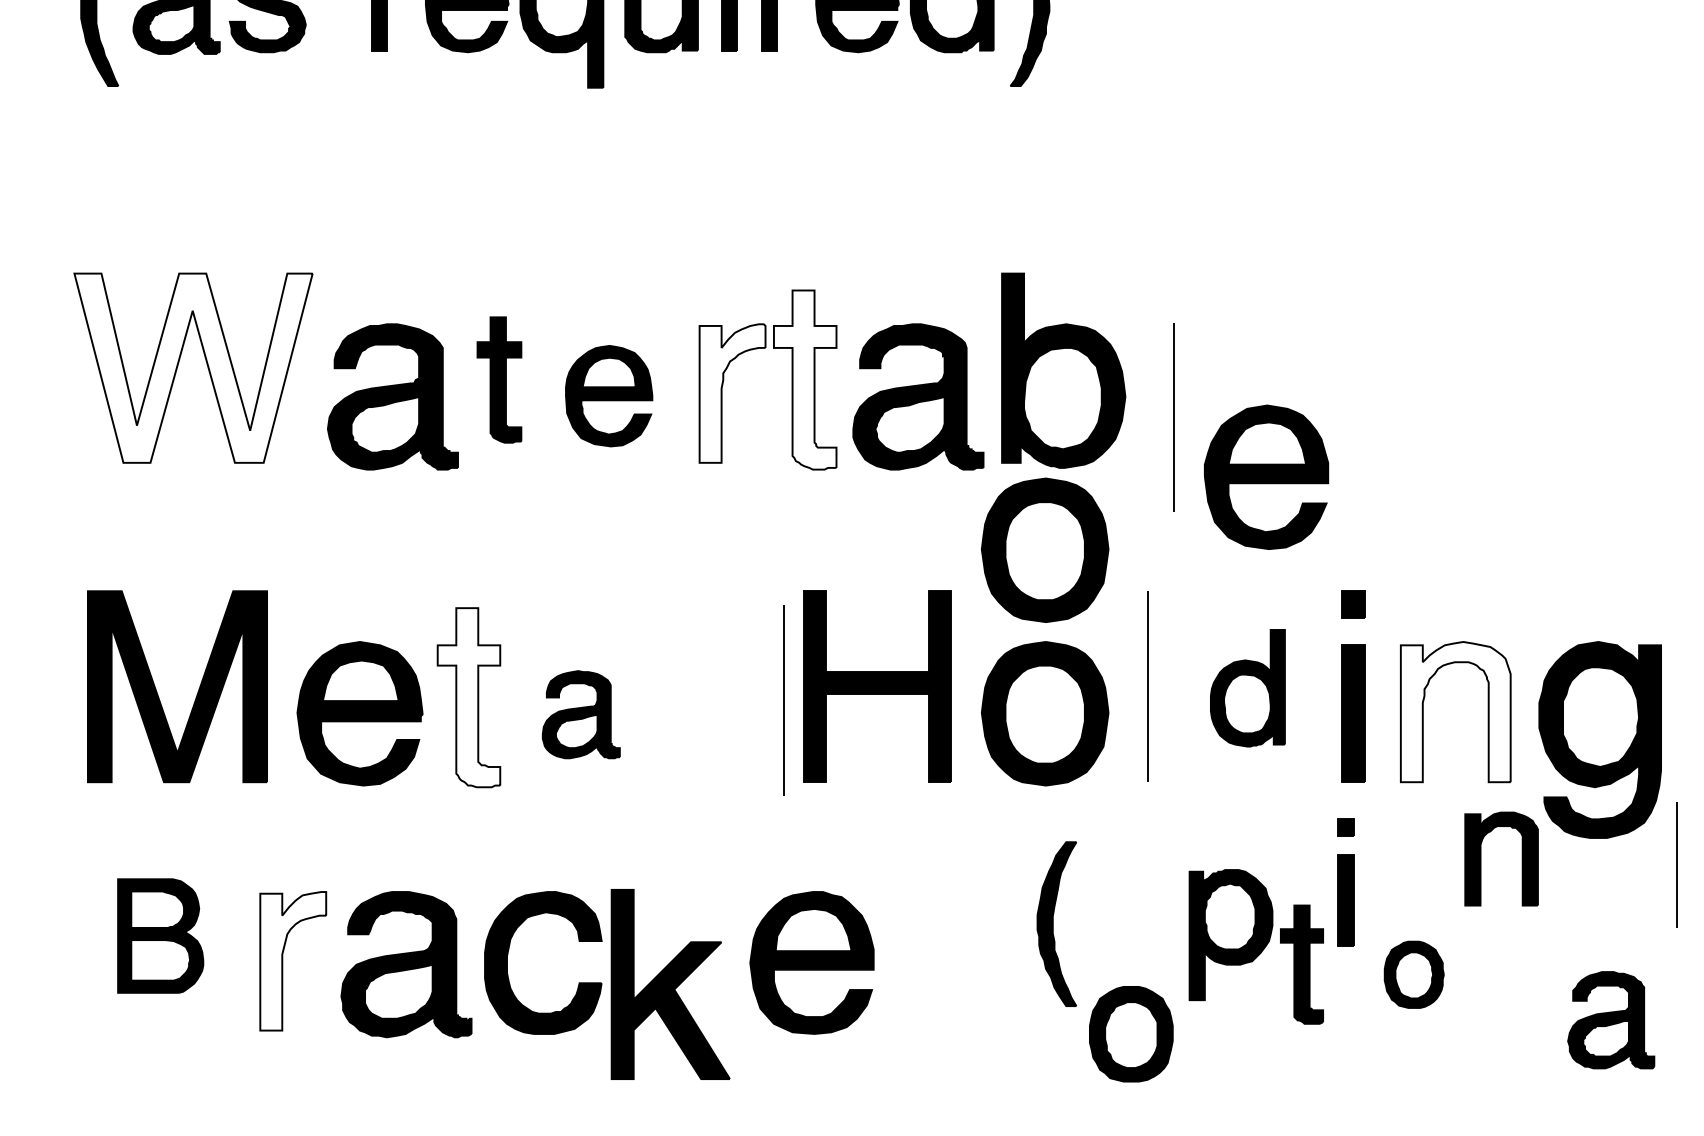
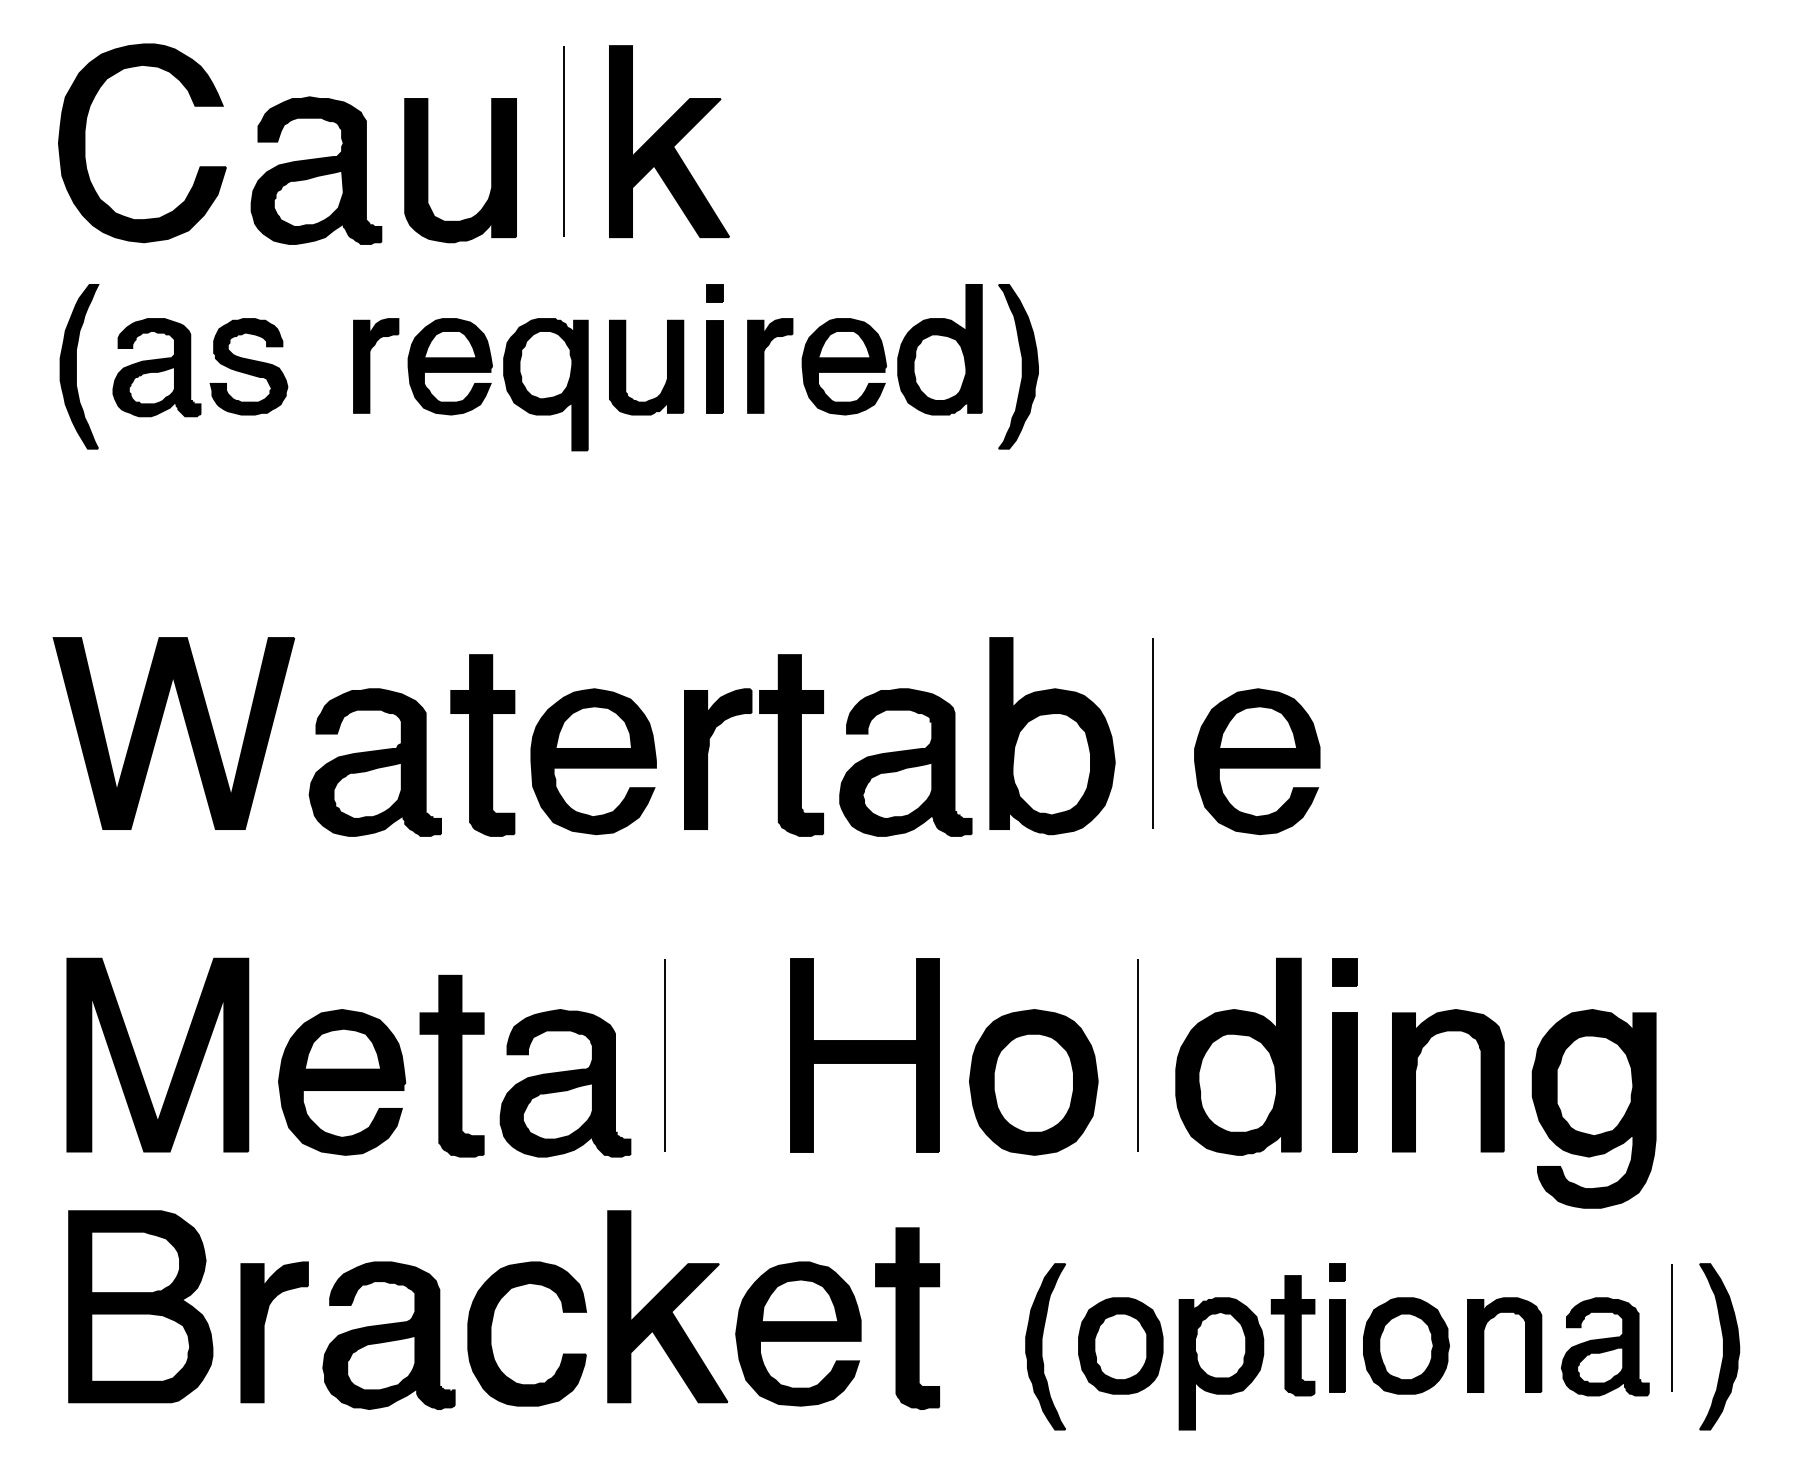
fill: (193, 368) -> (173, 733), added
part: (499, 380) -> (482, 745), size x1.43
fill: (805, 380) -> (791, 745), added
fill: (731, 393) -> (717, 759), added
part: (609, 395) -> (593, 761), size x1.43
line: (1173, 417) -> (1152, 733), moved
part: (1266, 477) -> (1257, 761), moved
part: (1044, 550) -> (1033, 917), removed
part: (1247, 688) -> (1238, 1056), size x1.67
fill: (468, 696) -> (451, 1065), added
line: (783, 700) -> (664, 1055), moved
fill: (1454, 711) -> (1447, 1080), added
part: (581, 714) -> (565, 1083), size x1.67
part: (1481, 858) -> (1484, 1344), moved
line: (1676, 864) -> (1671, 1327), moved
part: (1345, 882) -> (1337, 1327), moved
part: (1056, 923) -> (1045, 1346), moved
part: (1231, 934) -> (1221, 1363), moved
part: (160, 935) -> (140, 1306), size x1.67
part: (920, 947) -> (907, 1318), added
fill: (293, 961) -> (274, 1332), added
part: (1414, 974) -> (1406, 1345), size x1.43
part: (670, 984) -> (667, 1306), moved
part: (1611, 1019) -> (1605, 1346), moved
part: (1131, 1033) -> (1120, 1345), moved

